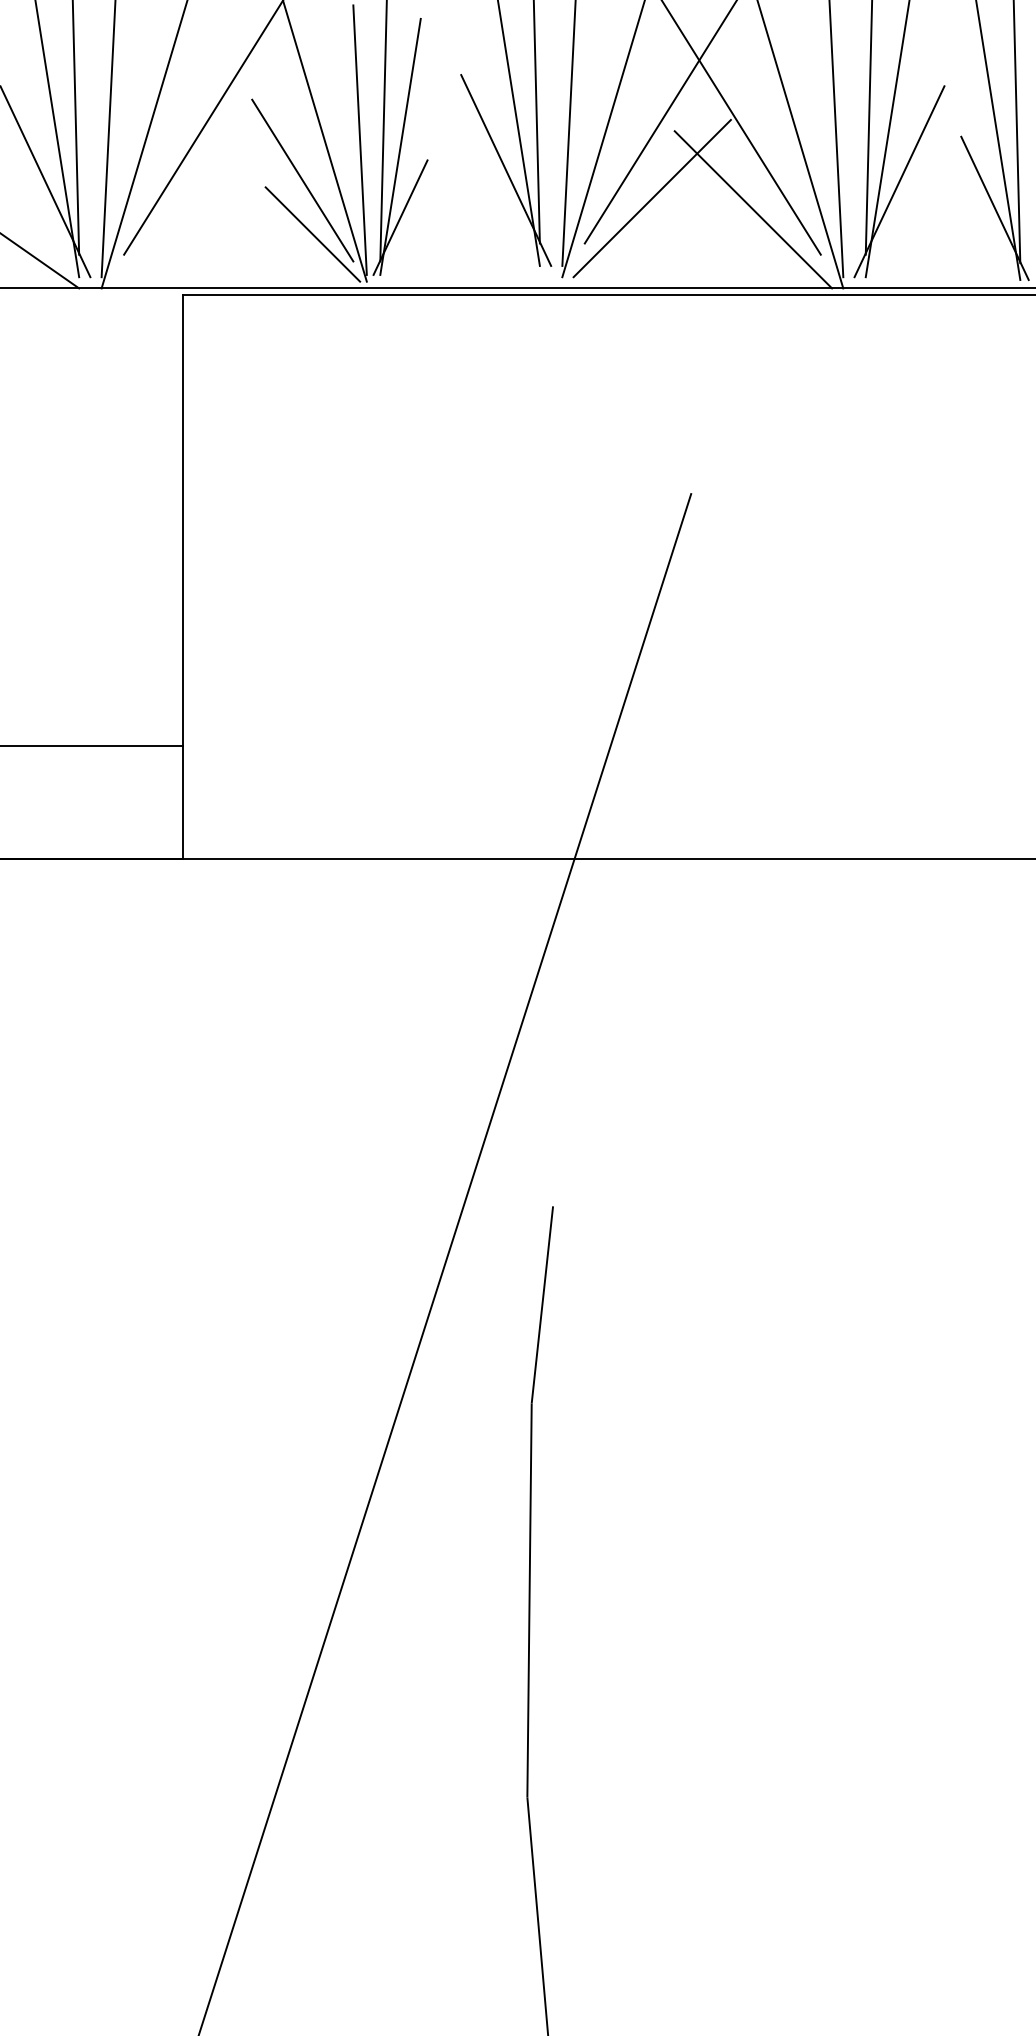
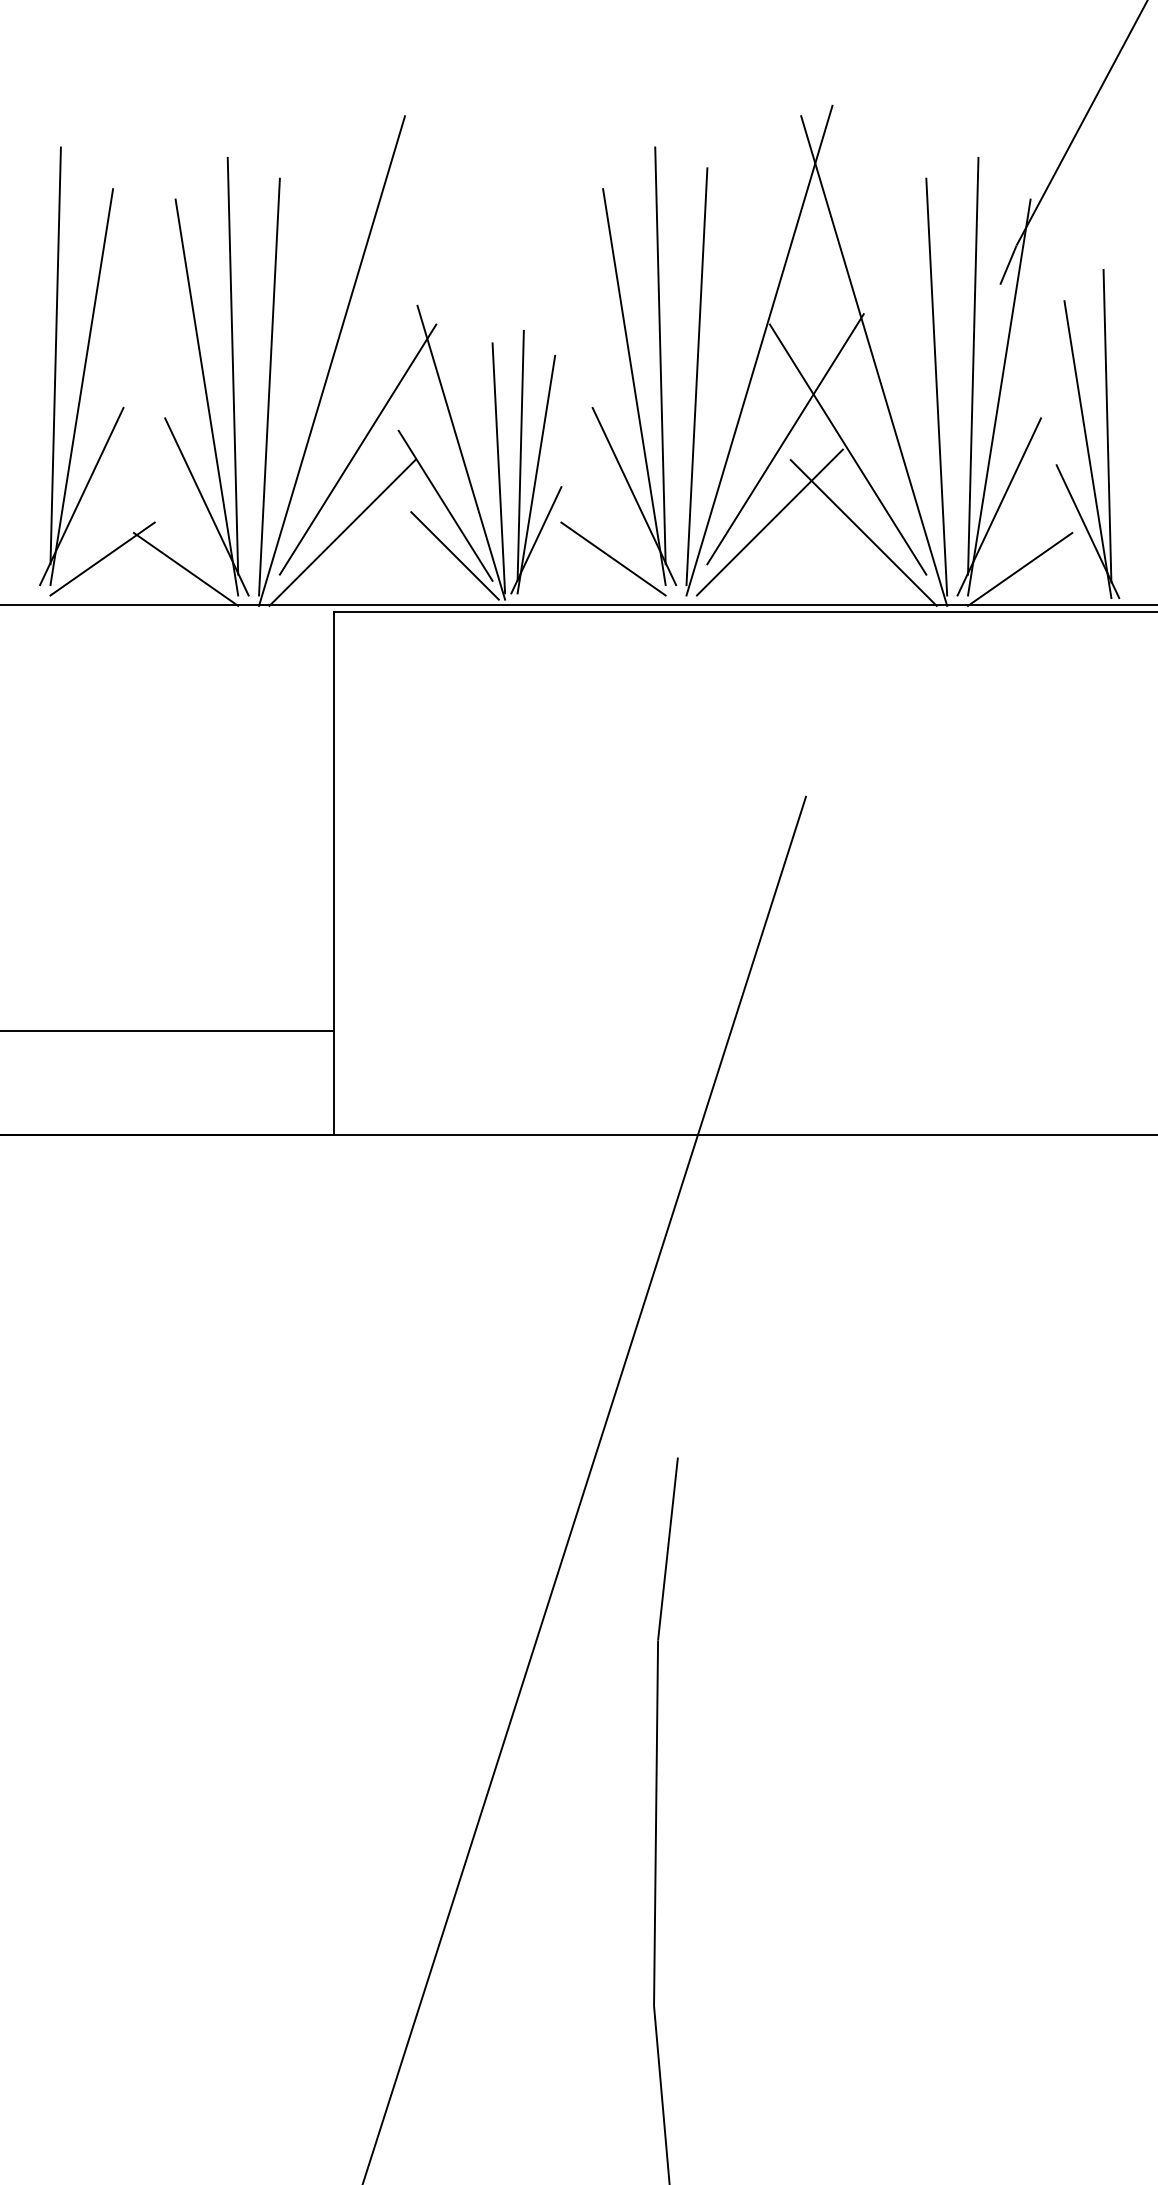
line: (191, 209) -> (342, 532), added
line: (483, 237) -> (613, 558), added
line: (922, 248) -> (1020, 568), added

